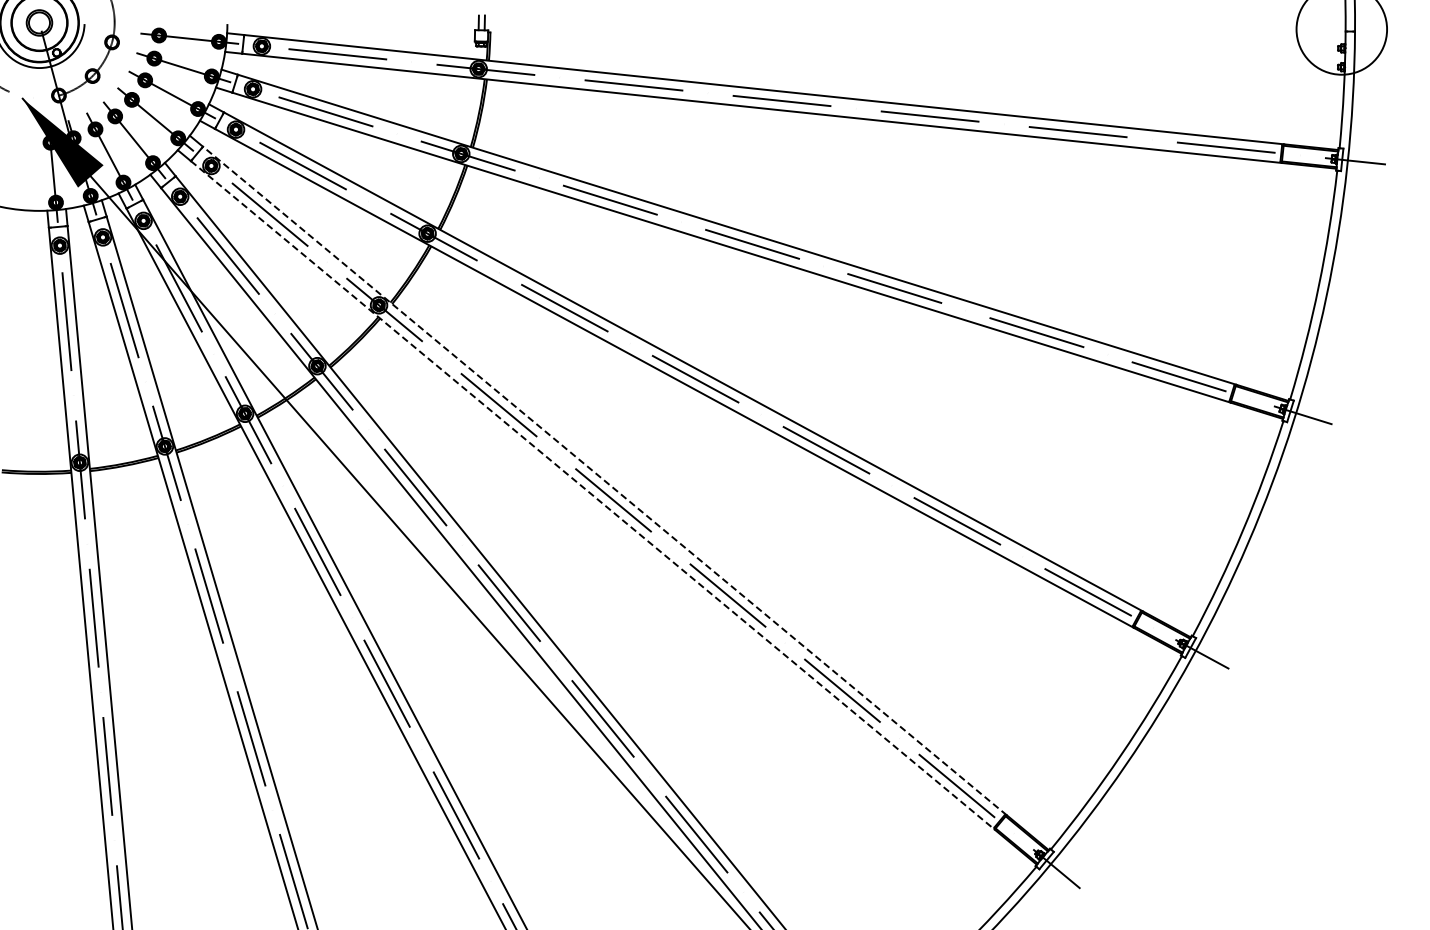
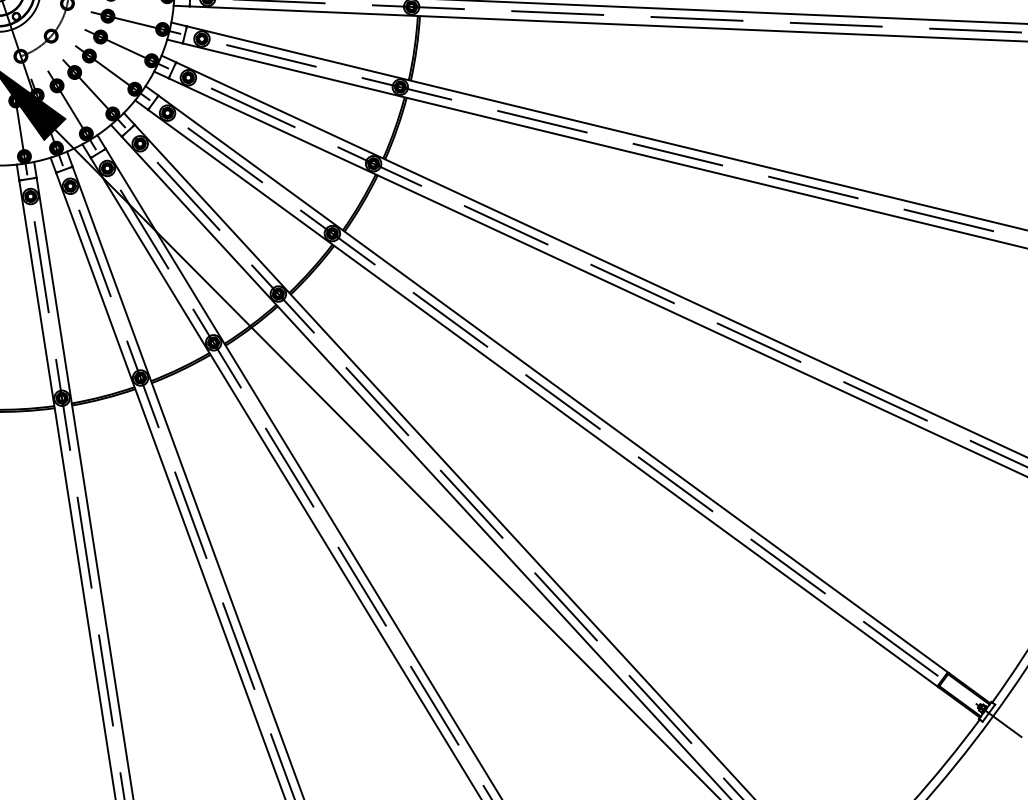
line: (604, 481) -> (553, 384), dashed -> solid
line: (592, 495) -> (543, 398), dashed -> solid

